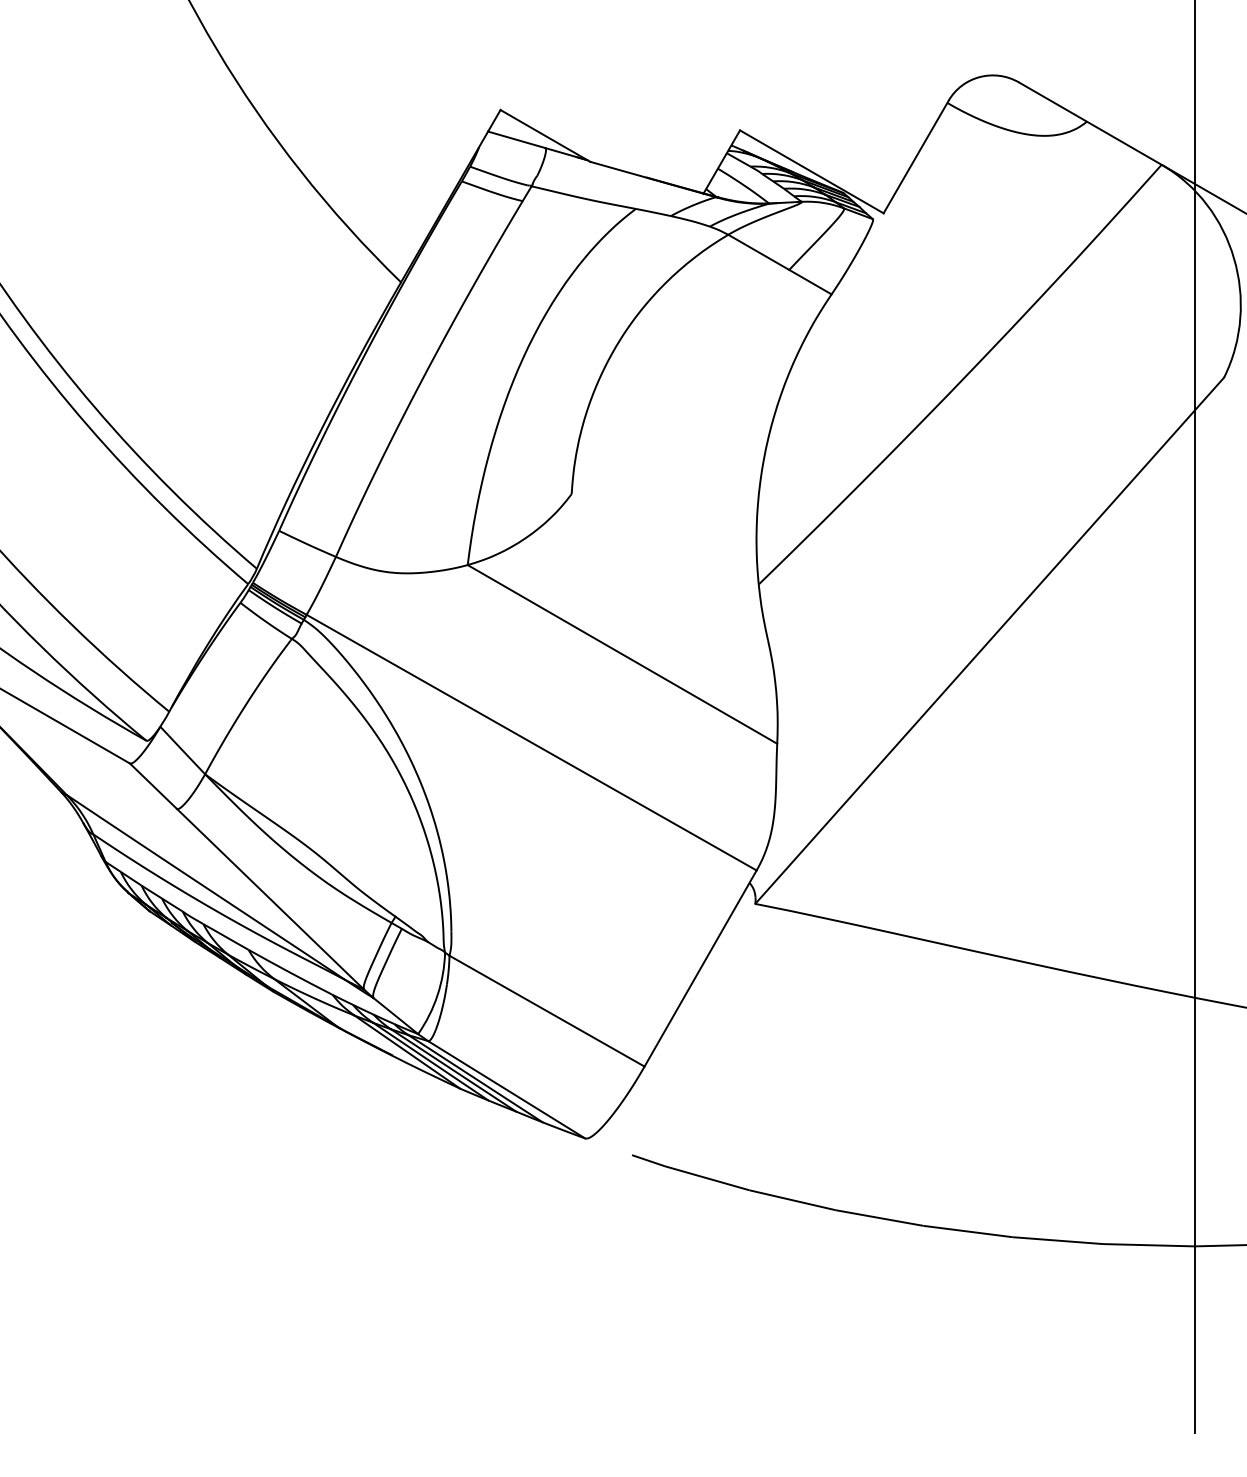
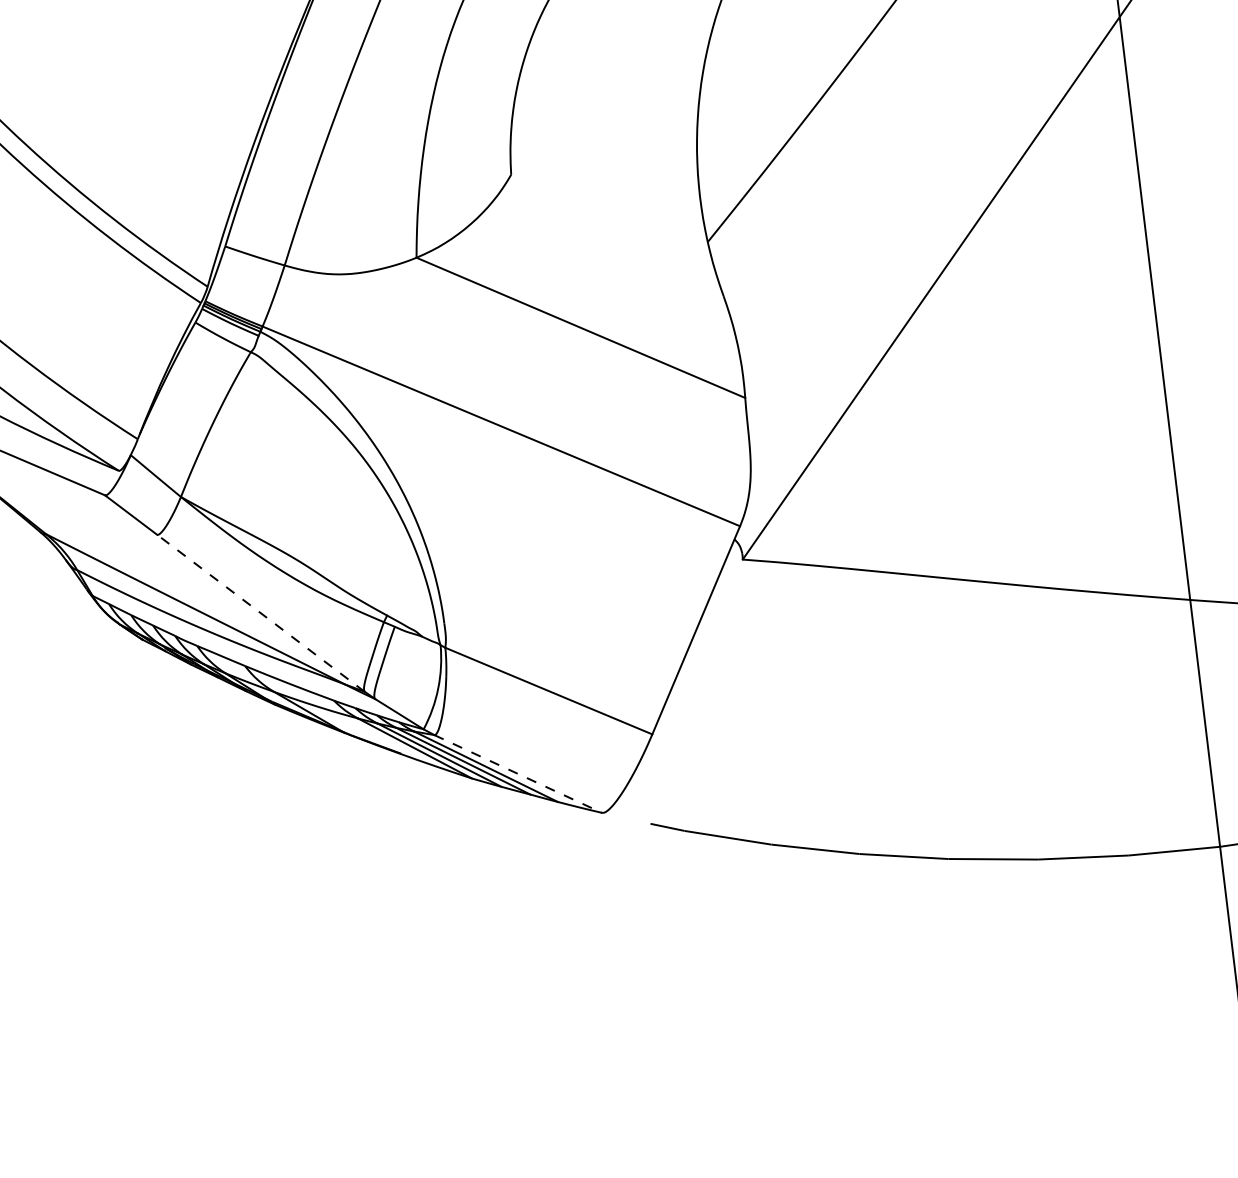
line: (270, 898) -> (260, 612), solid -> dashed
line: (507, 1090) -> (519, 774), solid -> dashed

